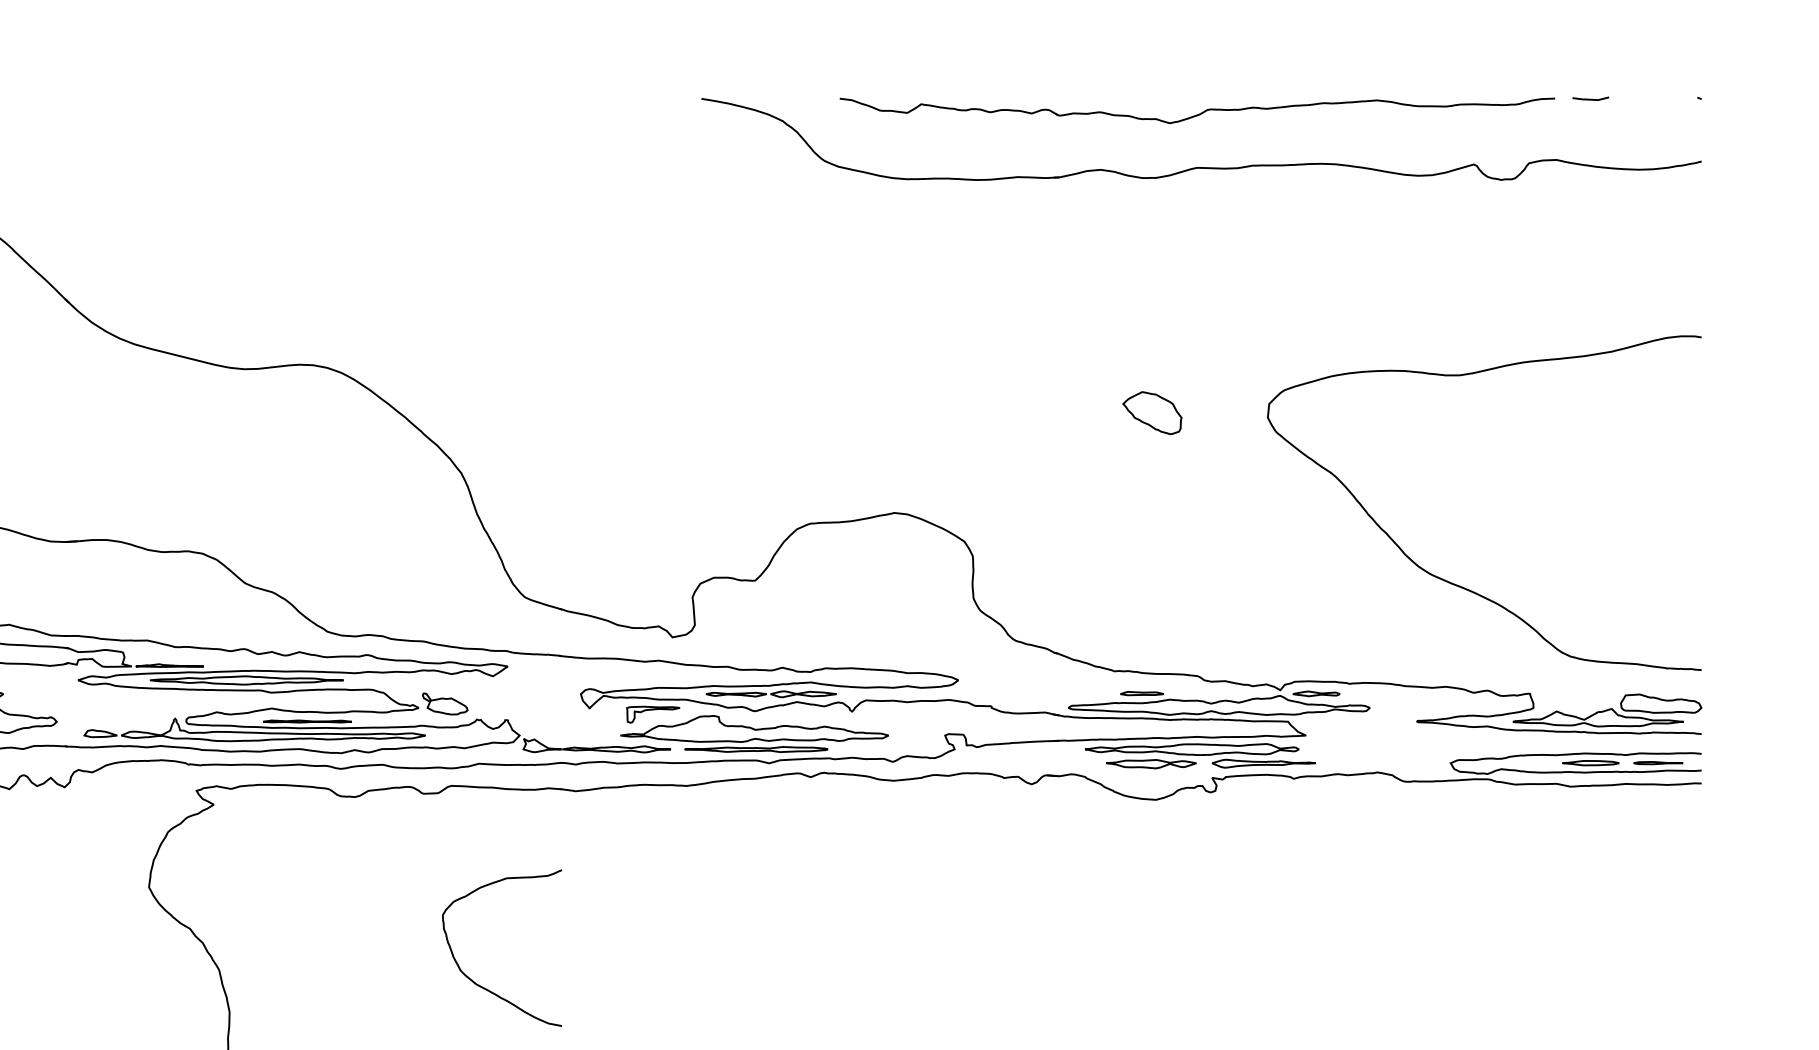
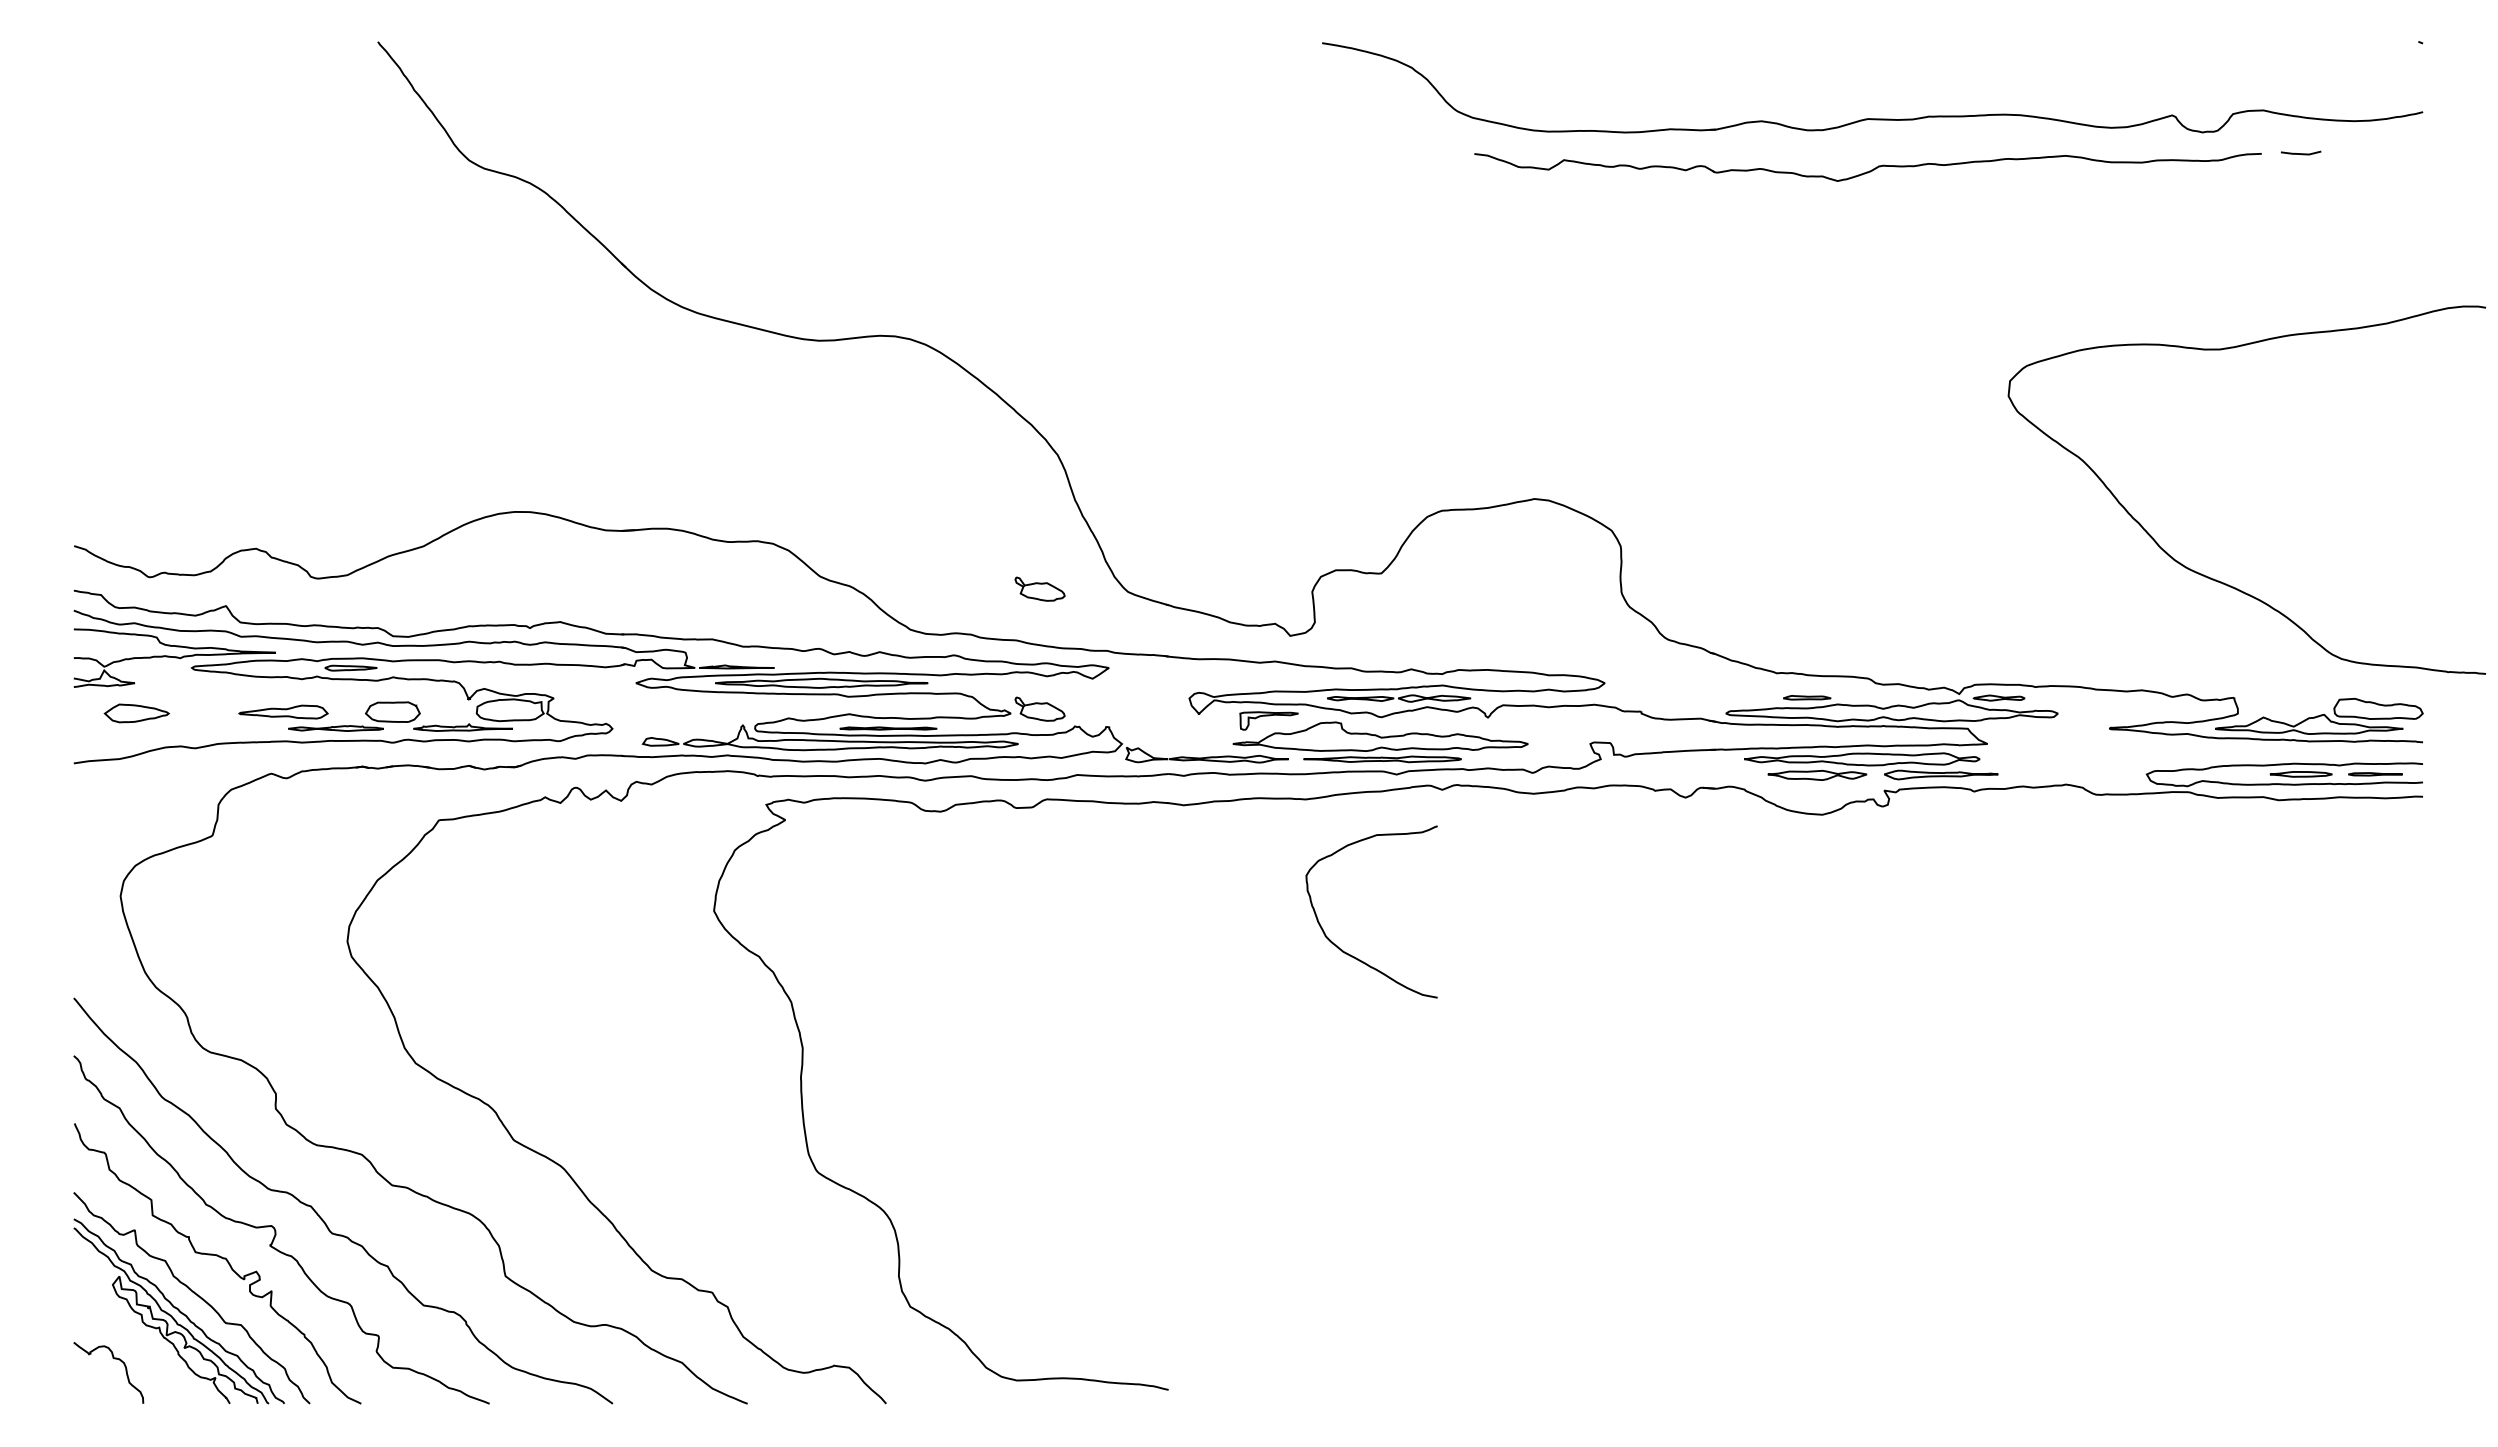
curve: (1591, 99) -> (2301, 153), moved
part: (1196, 110) -> (1867, 167), moved
part: (1152, 413) -> (1818, 389), removed
curve: (1452, 582) -> (2211, 577), moved
part: (444, 594) -> (1039, 588), added
curve: (478, 984) -> (1345, 951), moved

